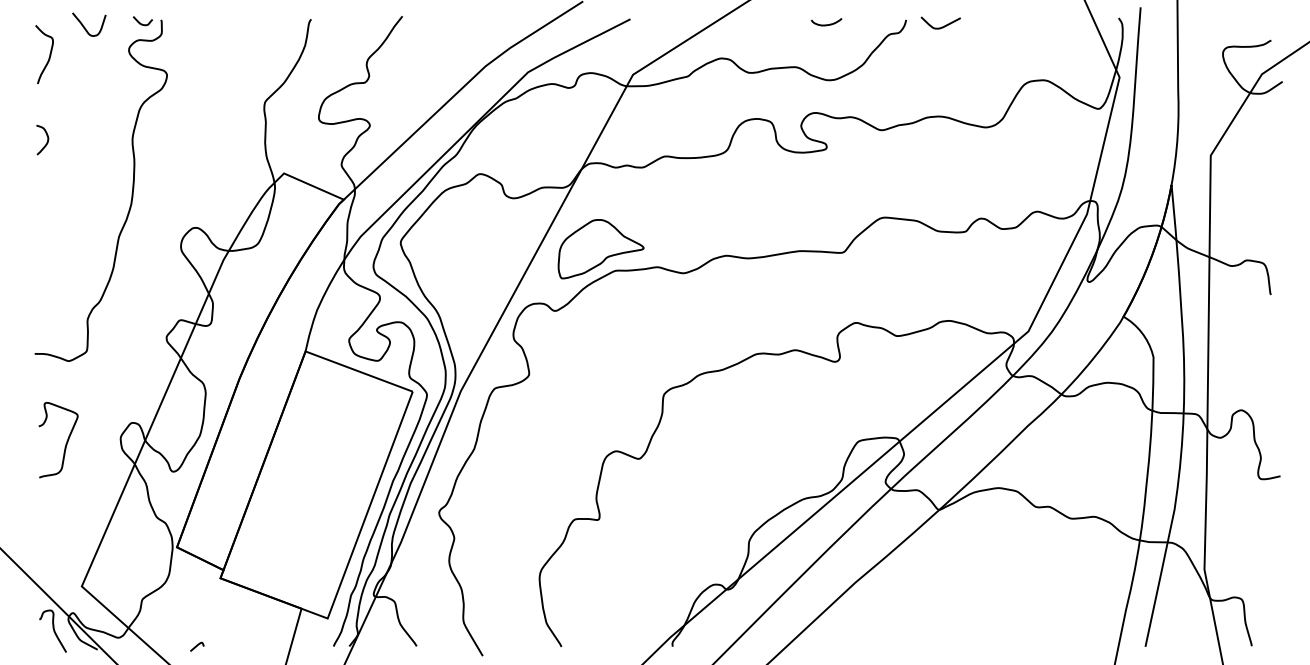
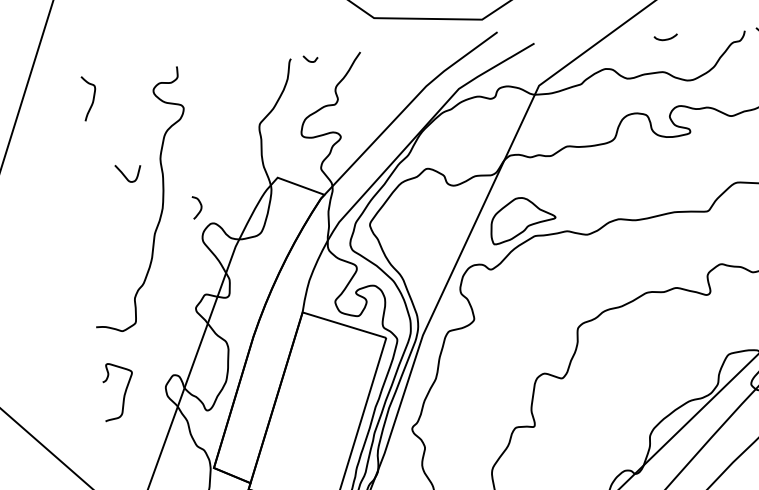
curve: (142, 23) -> (310, 60), moved
curve: (826, 24) -> (665, 39), moved
curve: (85, 27) -> (125, 175), moved
curve: (47, 139) -> (200, 207), moved

